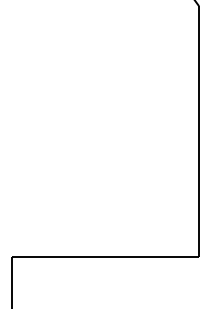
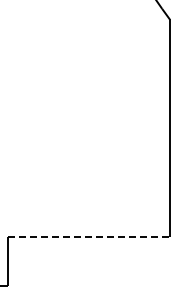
line: (105, 256) -> (88, 236), solid -> dashed

